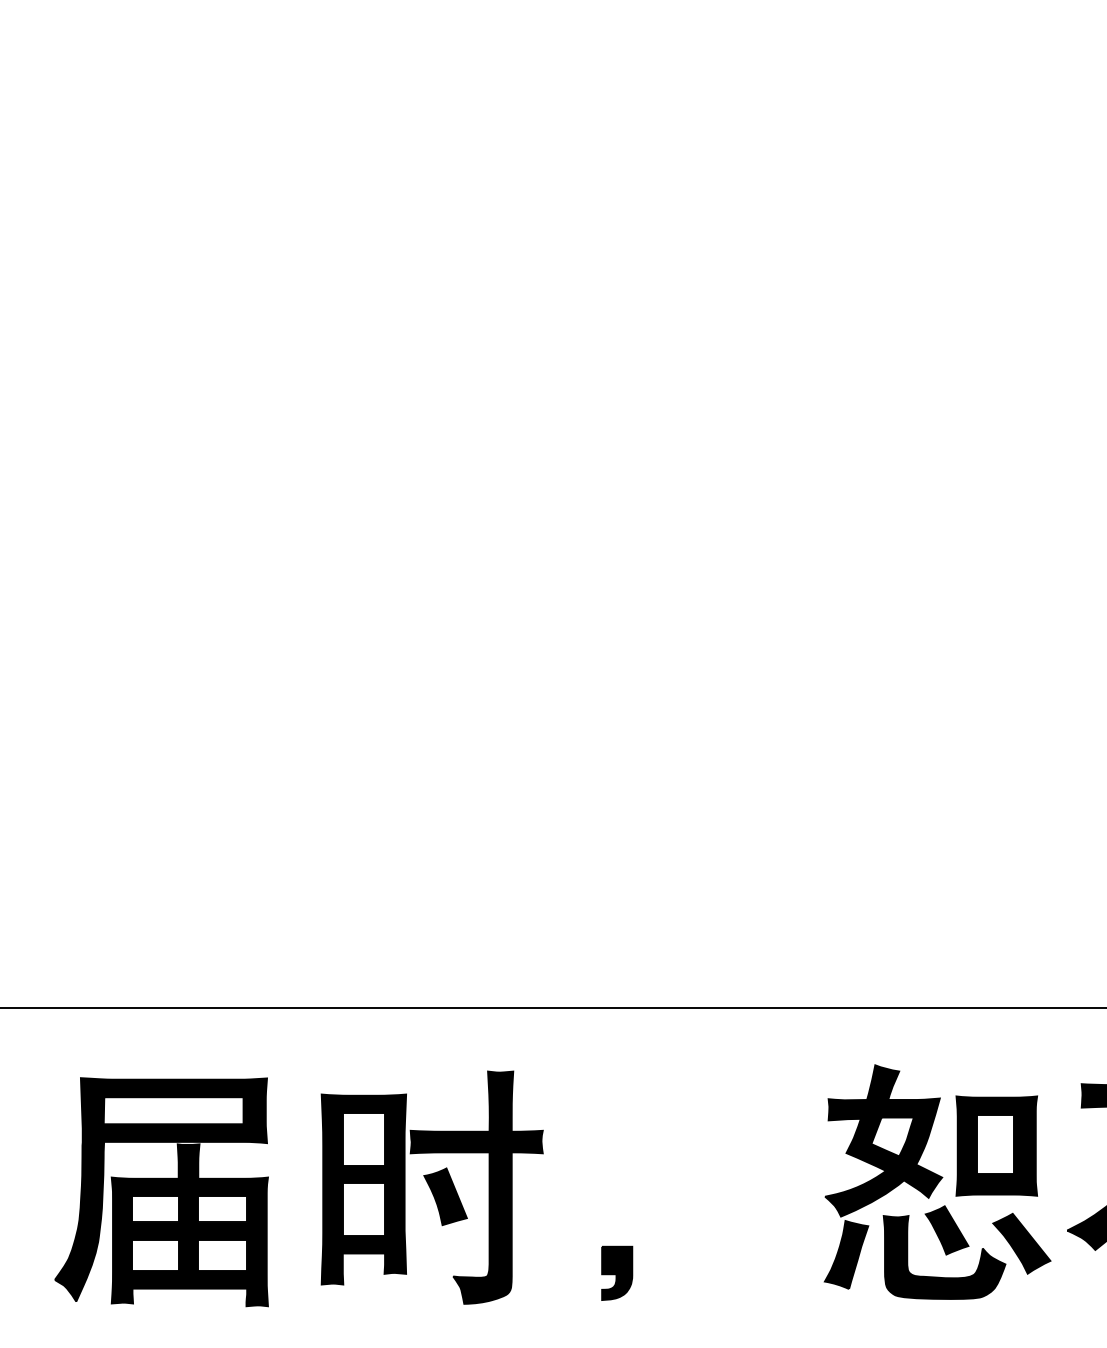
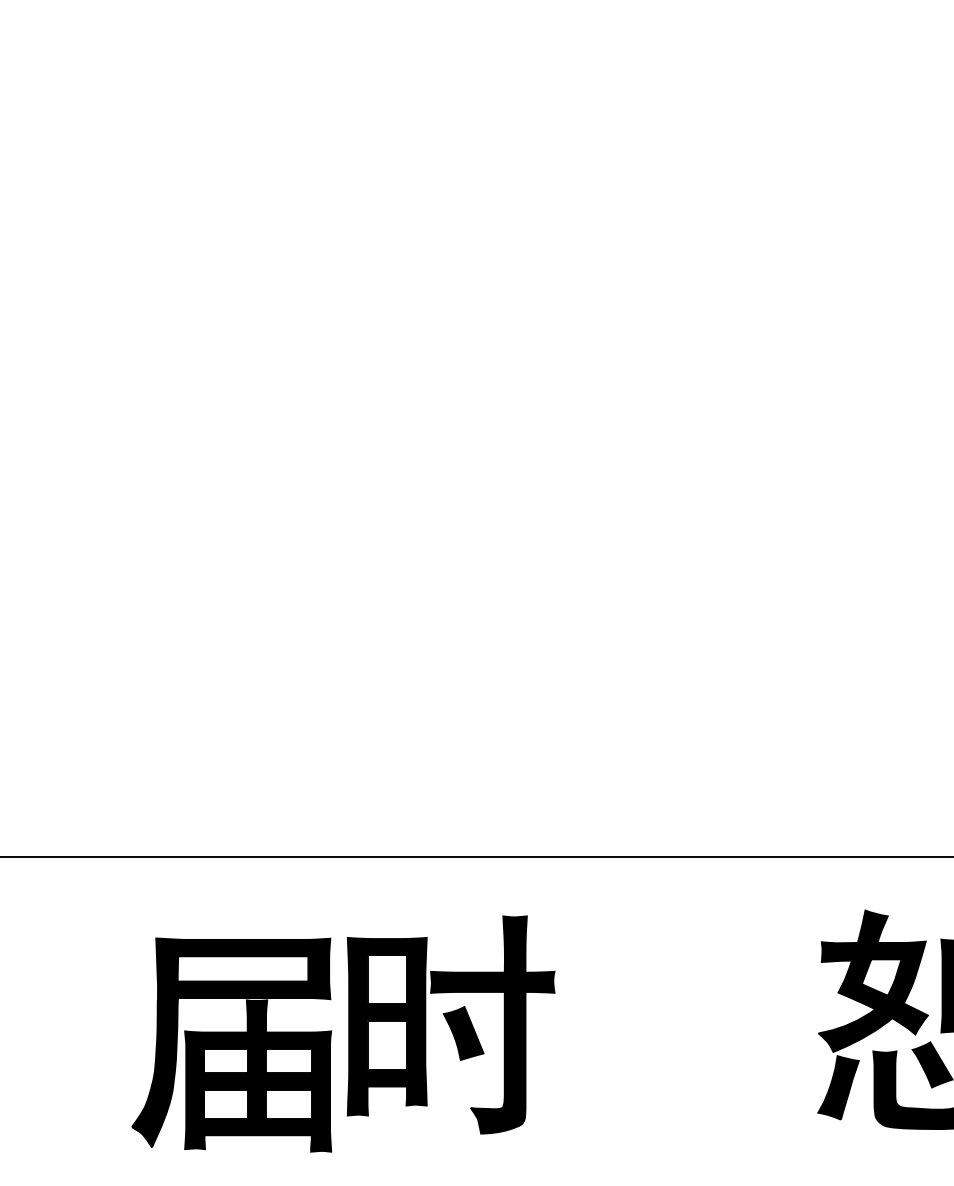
part: (161, 1192) -> (231, 1045), moved
part: (617, 1272) -> (624, 1104), removed

